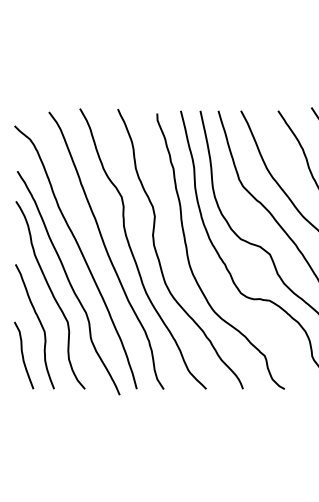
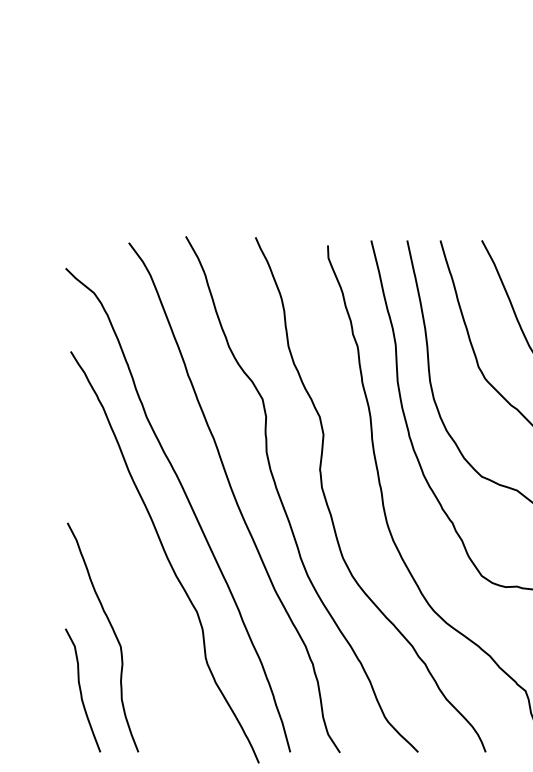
curve: (51, 294) -> (133, 578), removed

